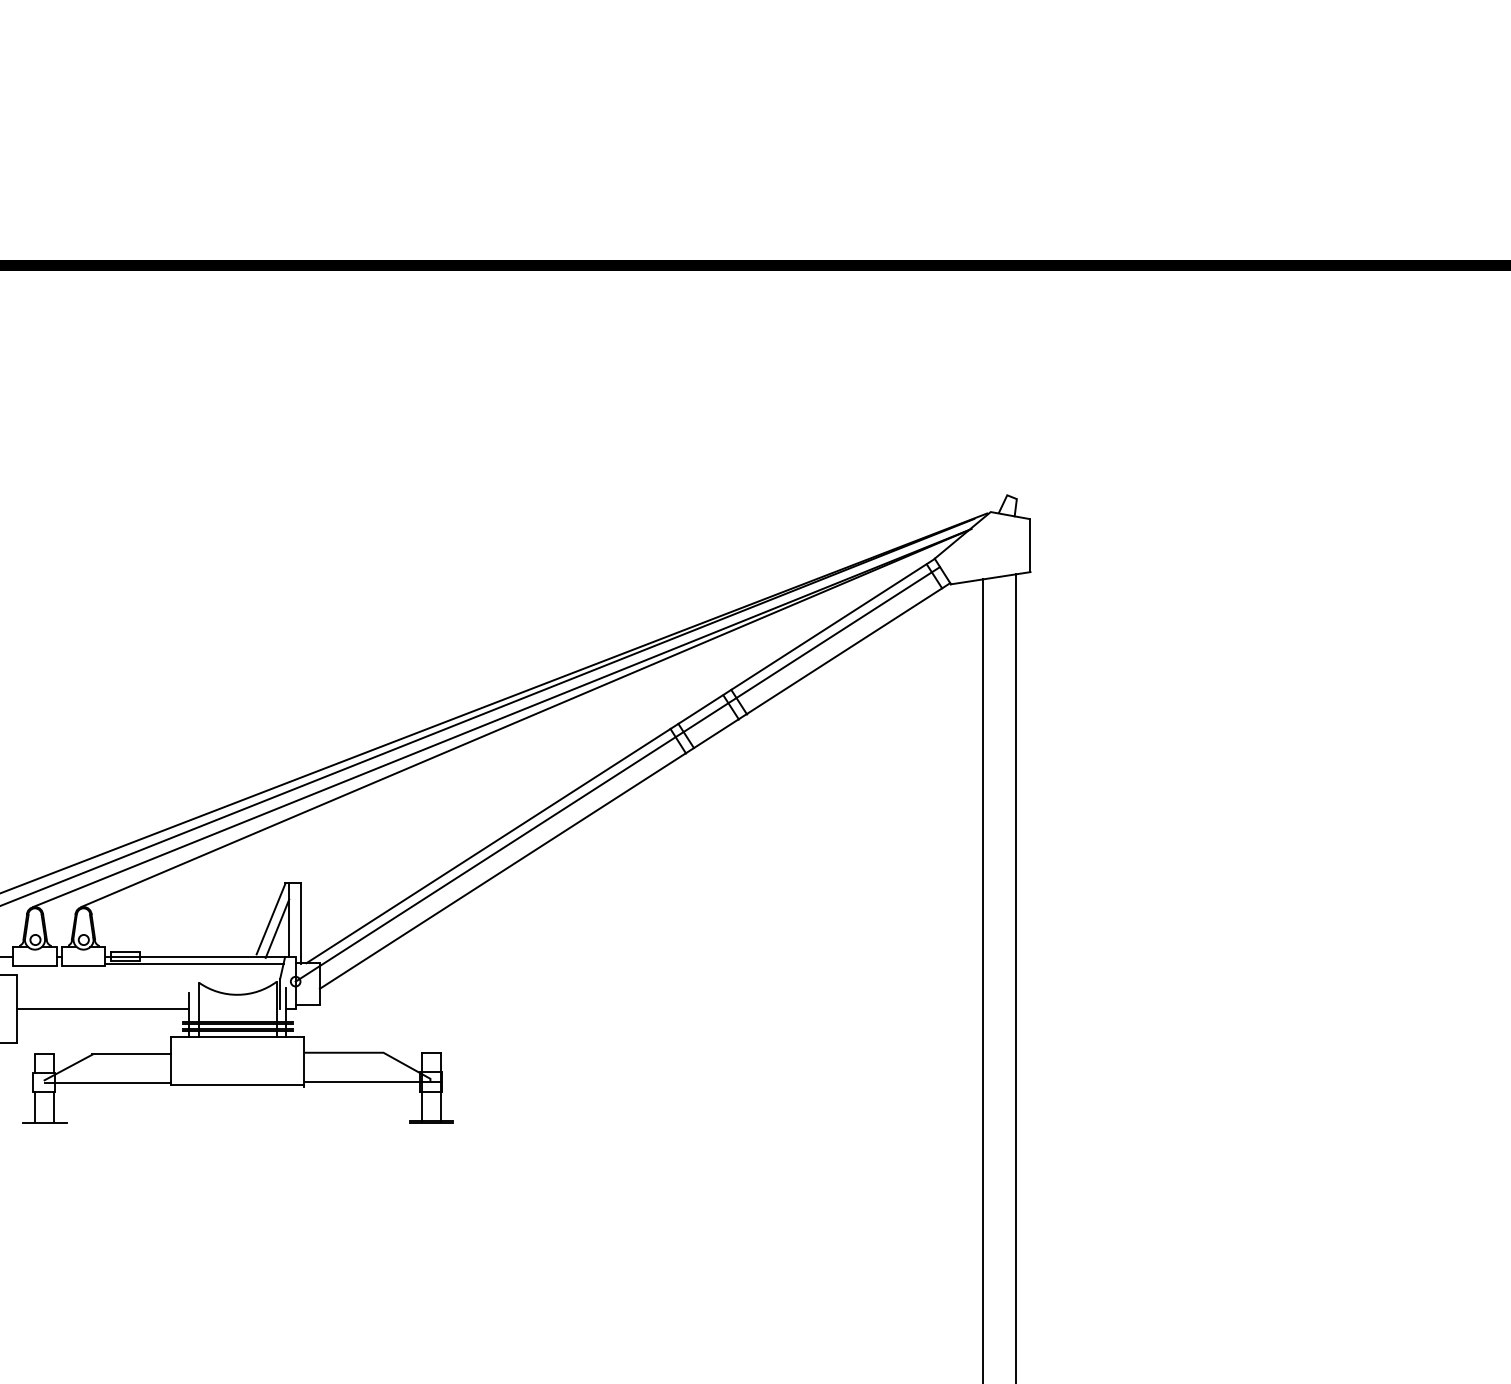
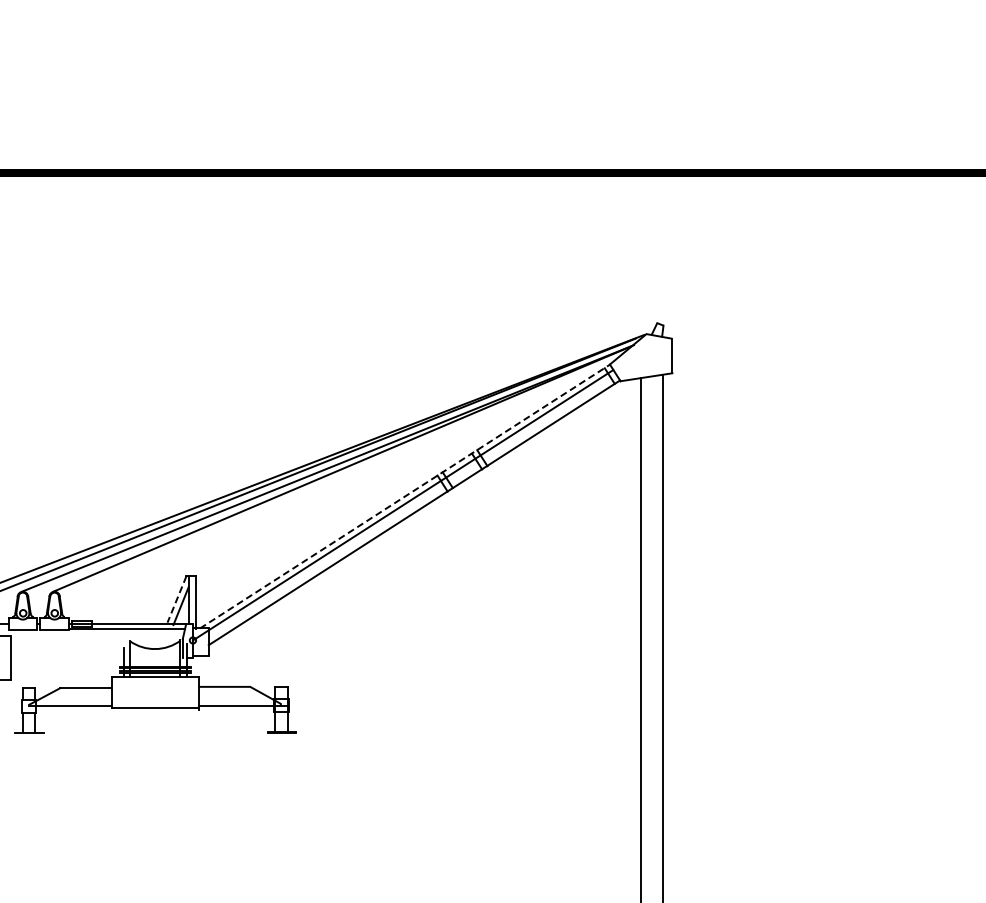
line: (619, 760) -> (404, 496), solid -> dashed
line: (270, 918) -> (176, 599), solid -> dashed
line: (103, 1009) -> (67, 658), removed

